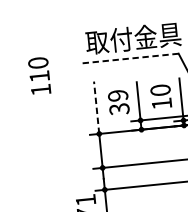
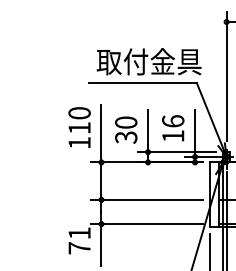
line: (130, 58) -> (143, 83), dashed -> solid
text: (39, 75) -> (79, 127), moved
text: (160, 90) -> (173, 121), 10 -> 16
text: (118, 95) -> (126, 122), 39 -> 30
line: (96, 107) -> (101, 133), dashed -> solid

